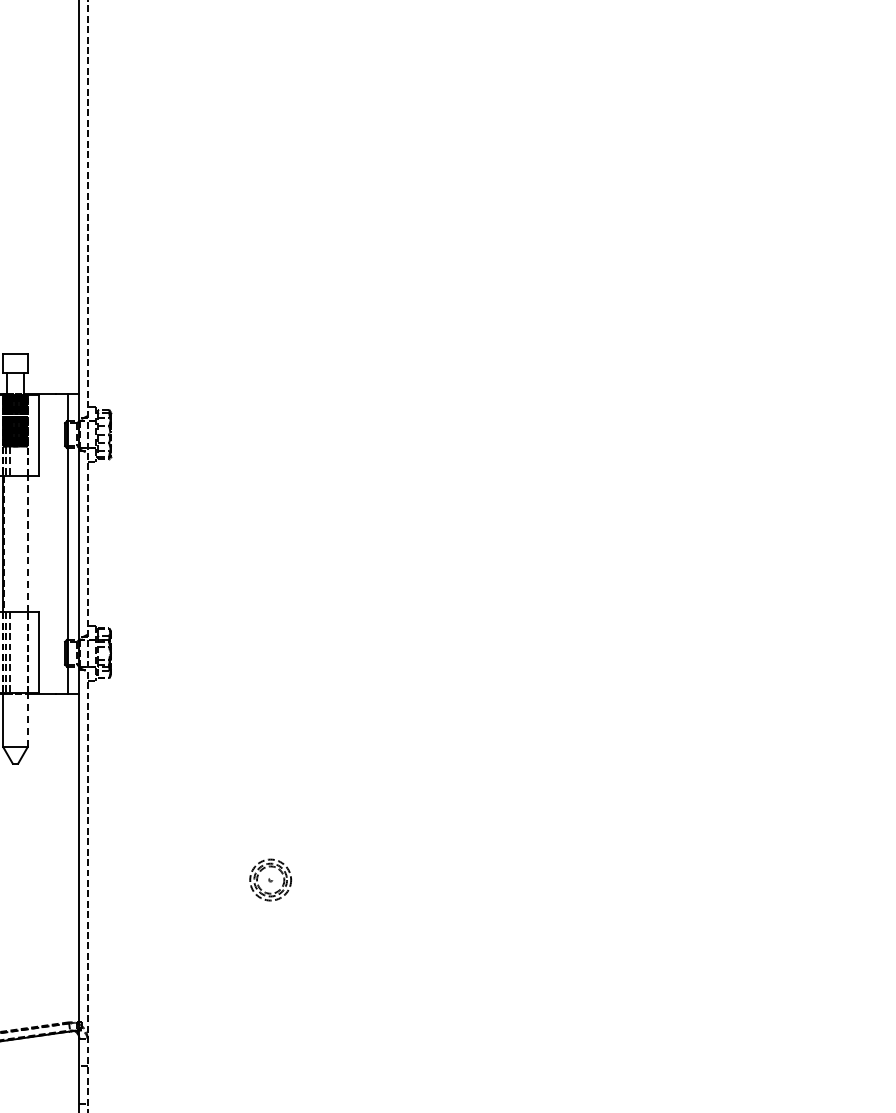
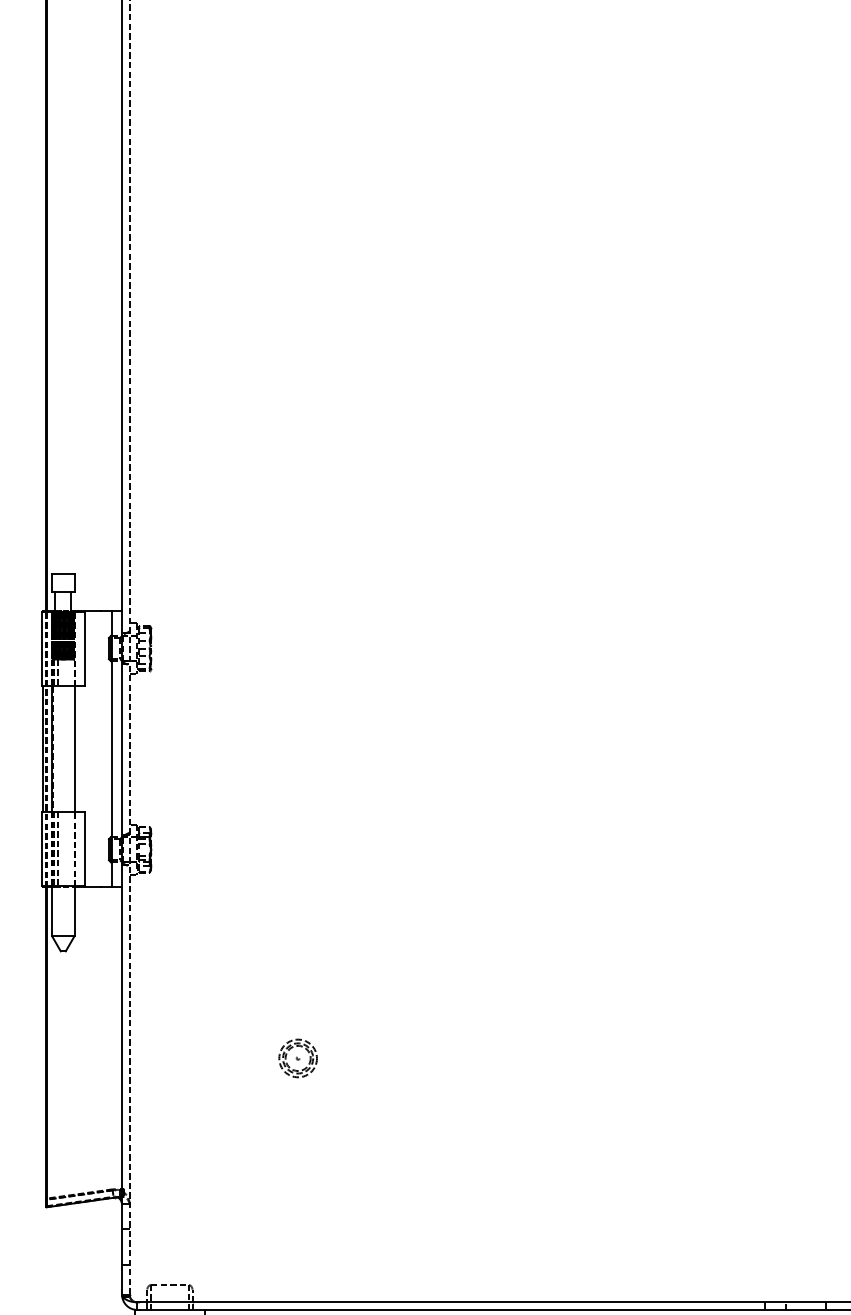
line: (27, 544) -> (74, 749), dashed -> solid
line: (27, 720) -> (74, 911), dashed -> solid

